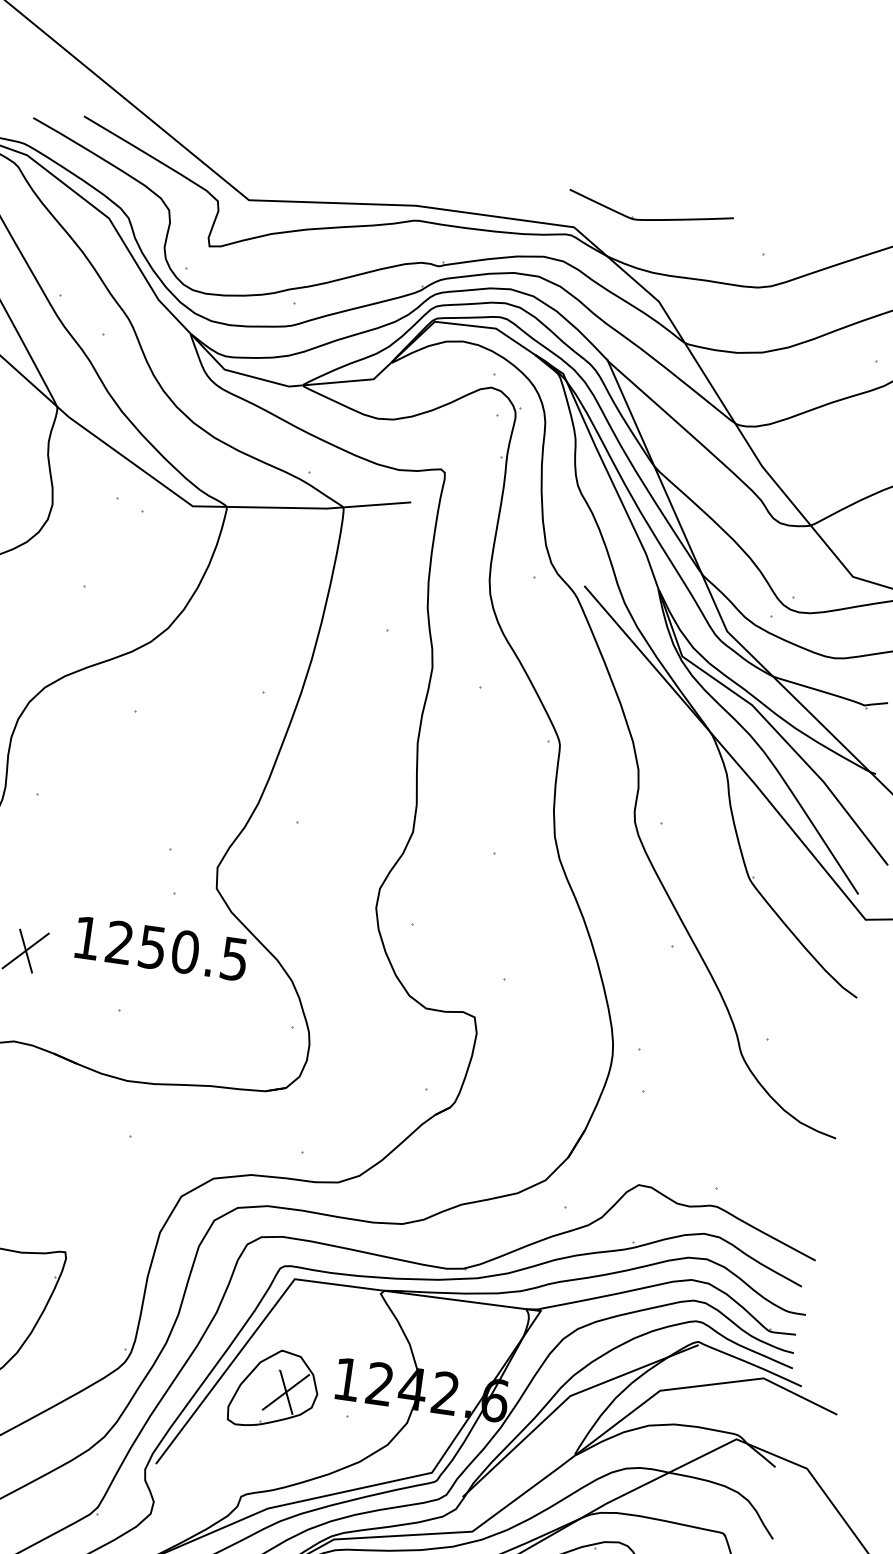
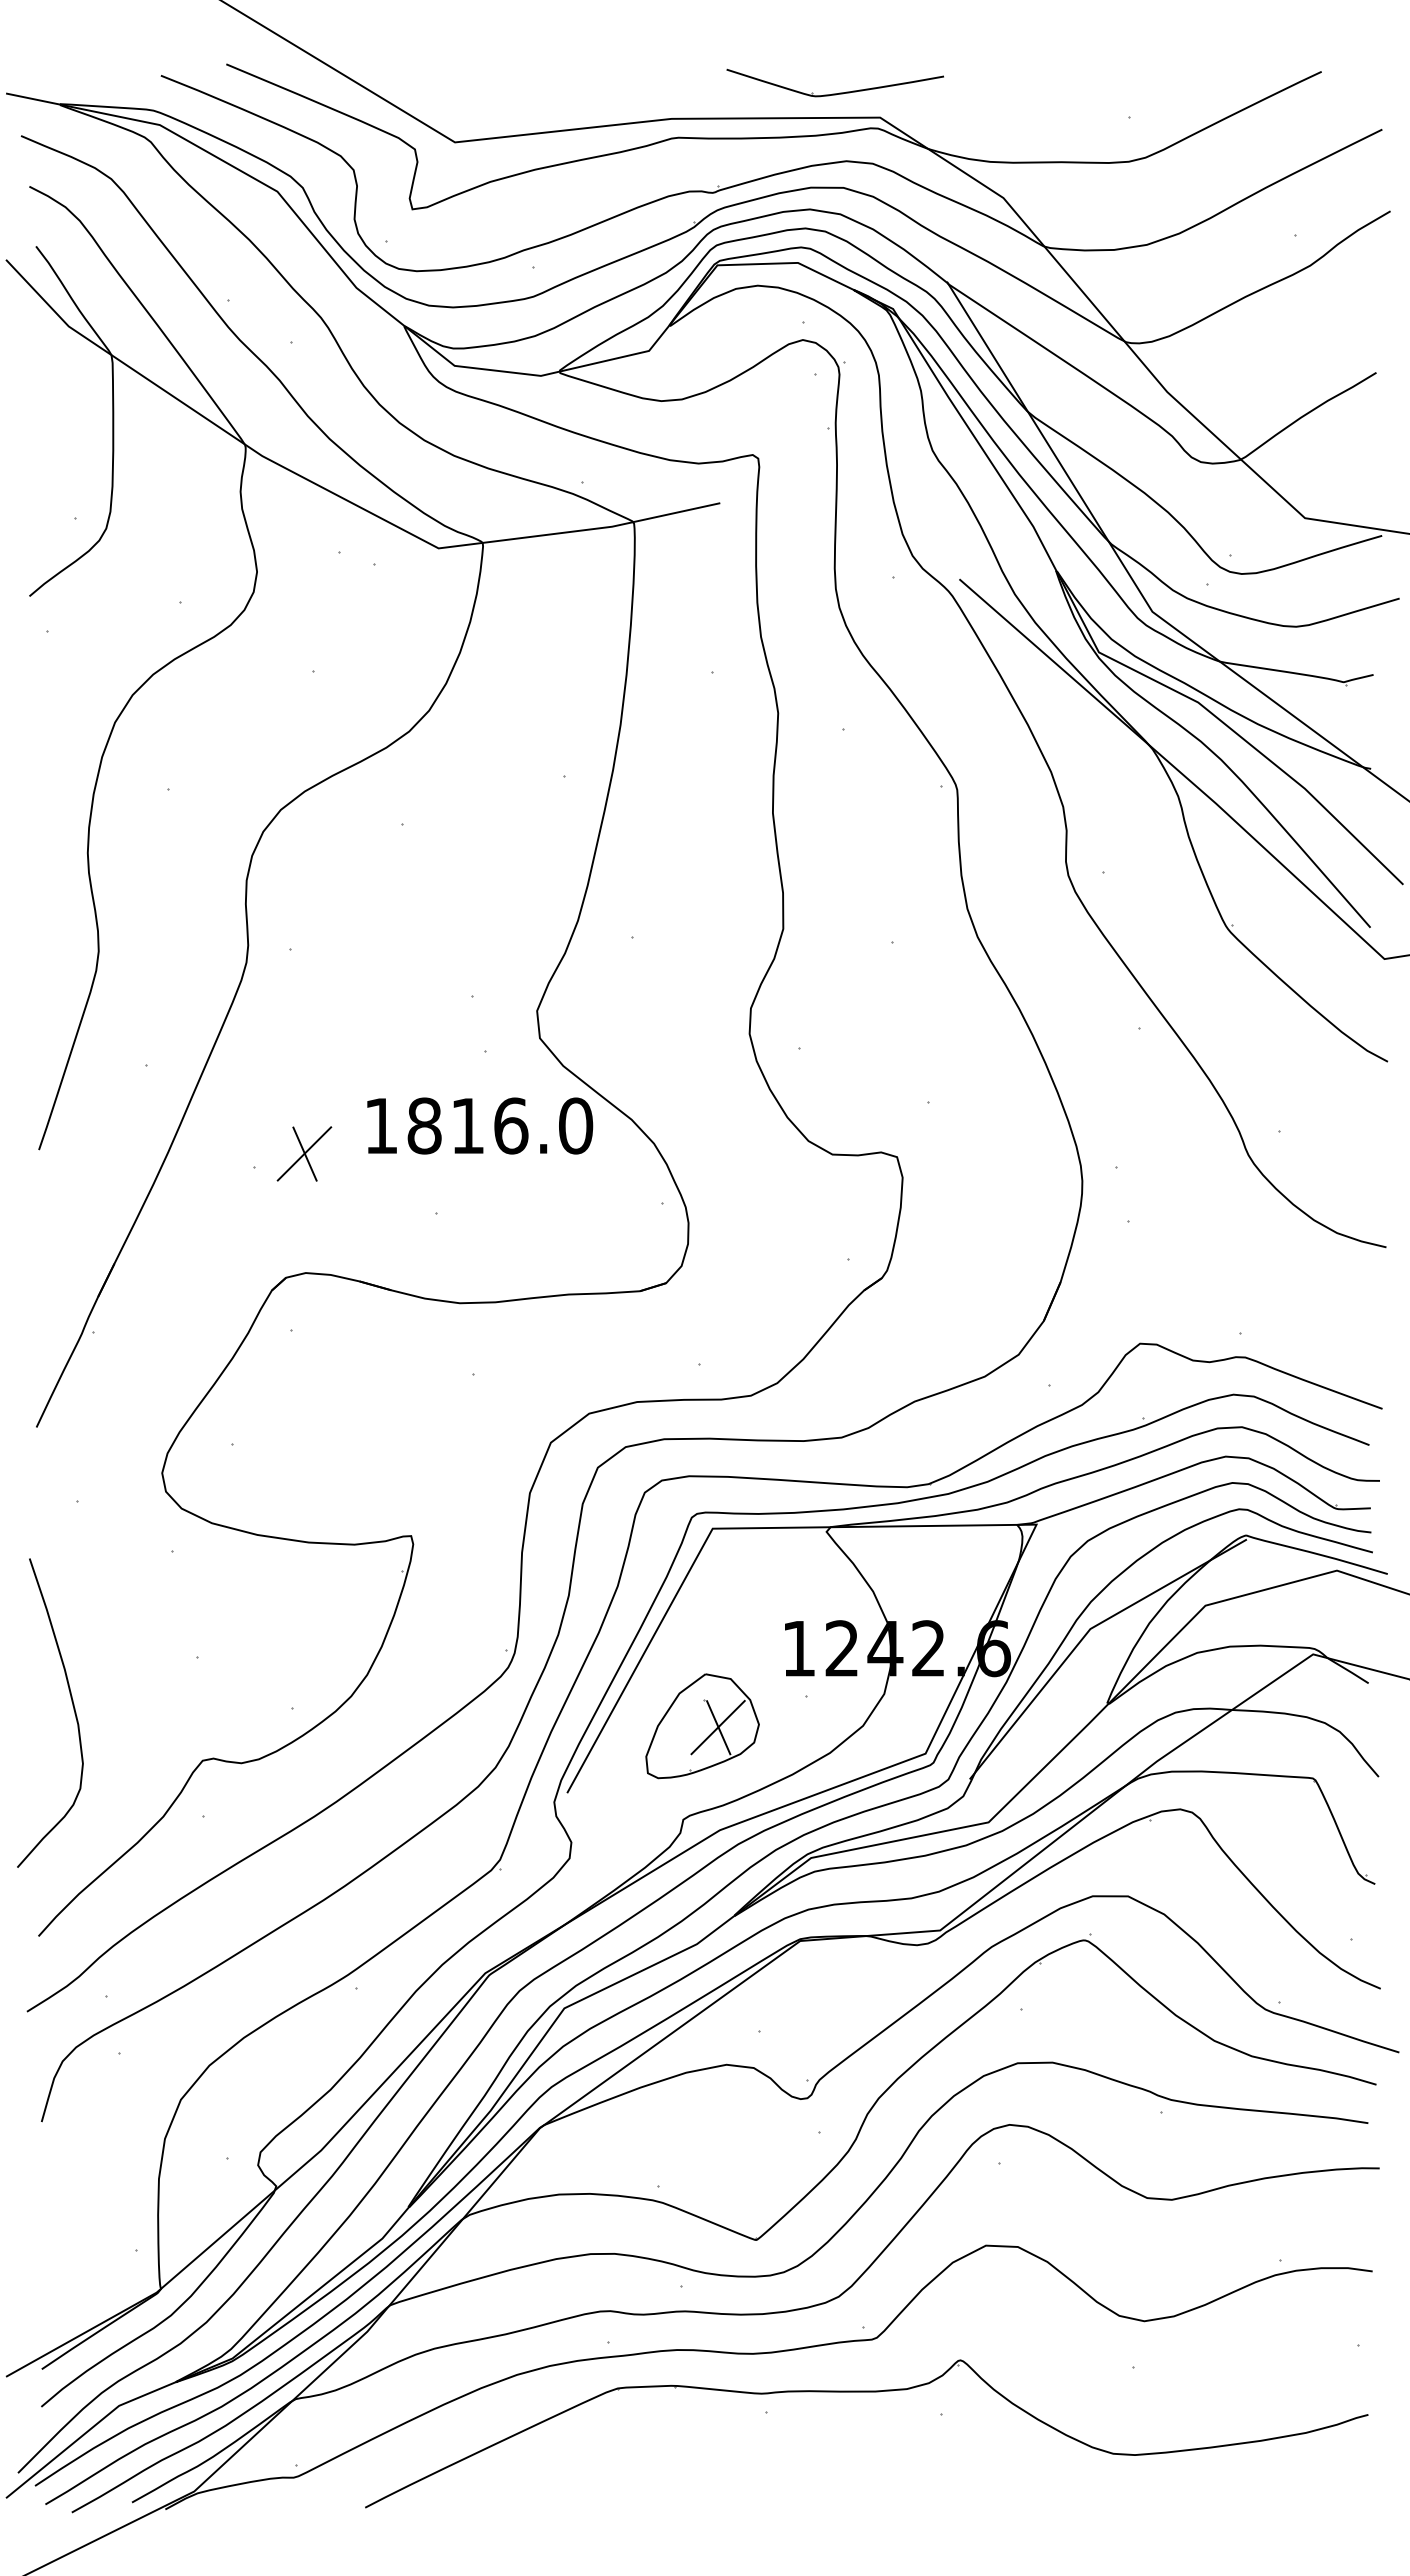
part: (648, 219) -> (834, 93), moved
text: (177, 950) -> (500, 1125), 1250.5 -> 1816.0
part: (274, 1389) -> (702, 1726), moved

